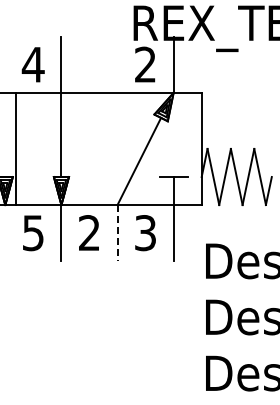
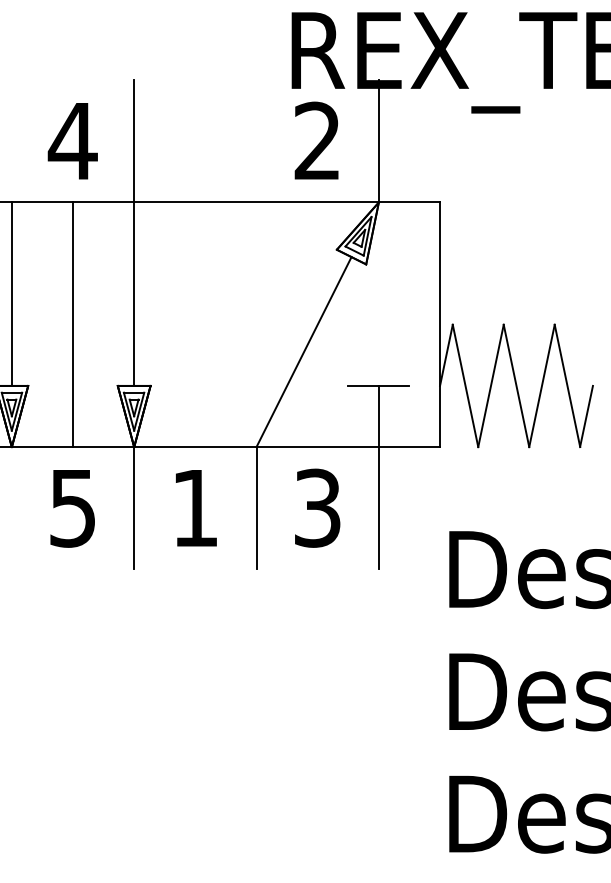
line: (5, 134) -> (12, 293), added
line: (16, 148) -> (73, 323), moved
text: (89, 232) -> (195, 506), 2 -> 1
line: (117, 233) -> (256, 509), dashed -> solid

